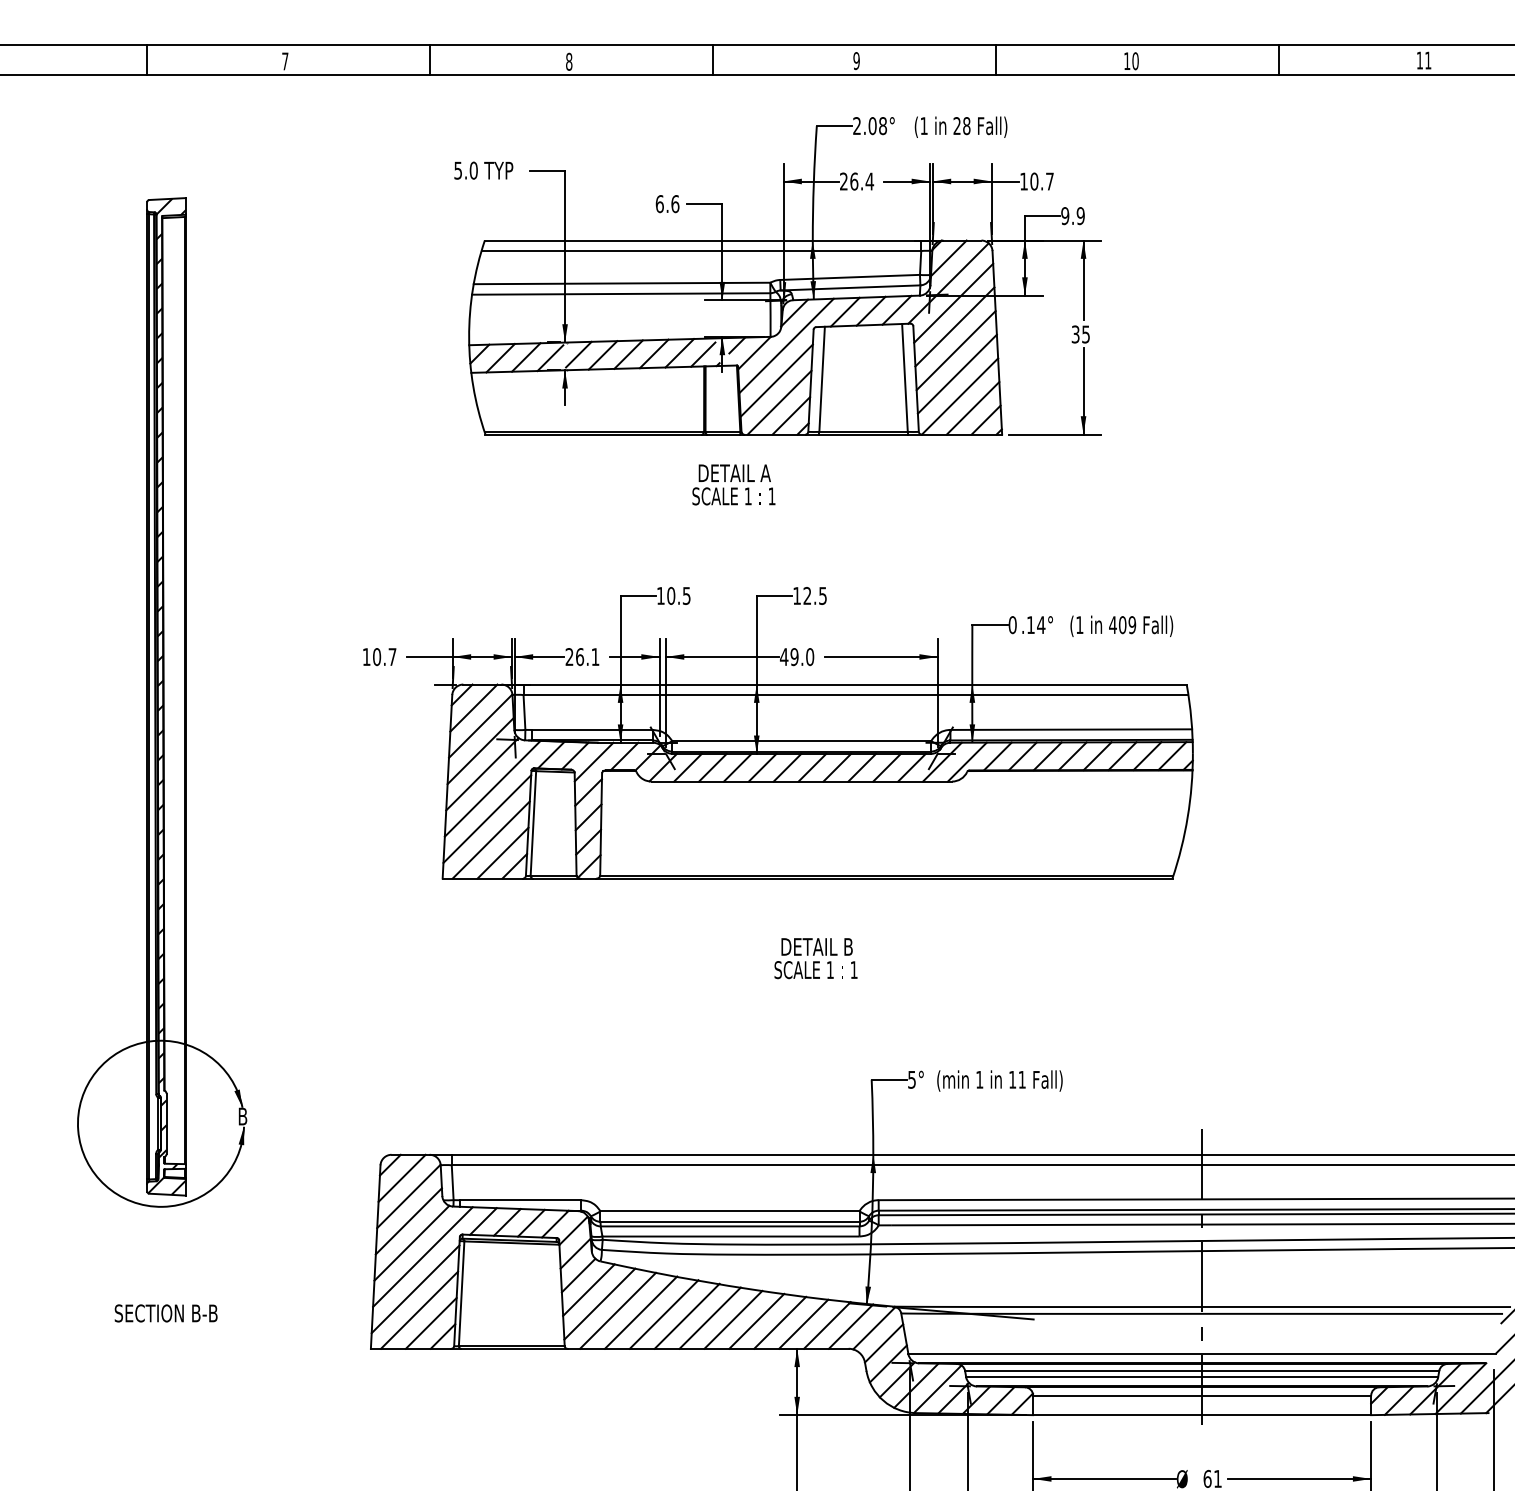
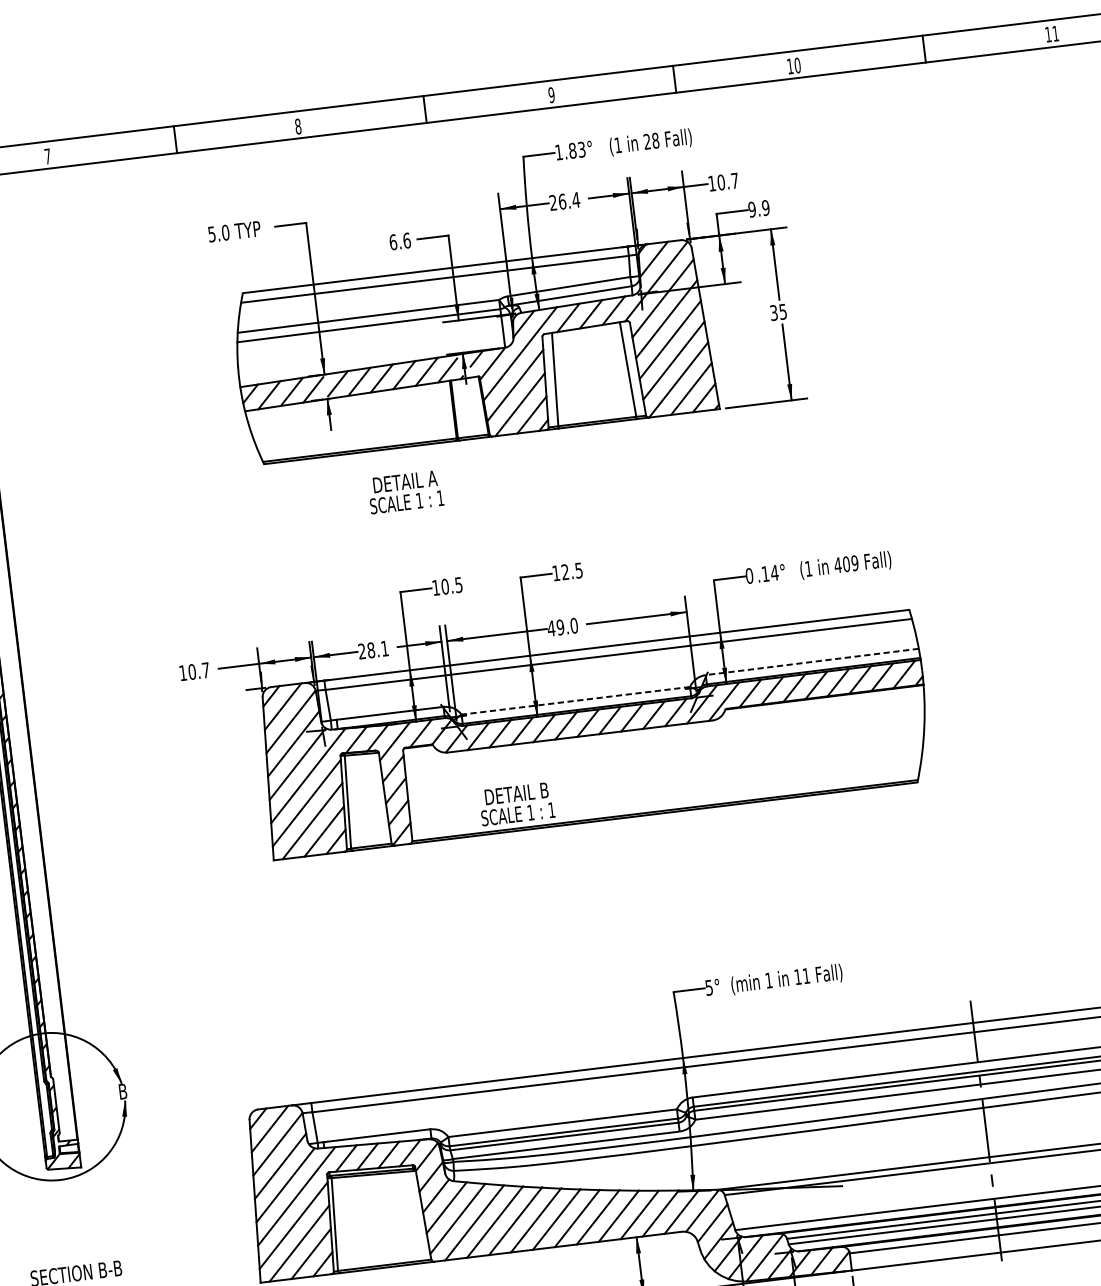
text: (869, 126) -> (569, 151), 2.08° -> 1.83°
text: (733, 484) -> (405, 491), moved
text: (580, 656) -> (371, 649), 26.1 -> 28.1
line: (1071, 729) -> (812, 661), solid -> dashed
line: (801, 741) -> (575, 701), solid -> dashed
text: (815, 958) -> (516, 804), moved

